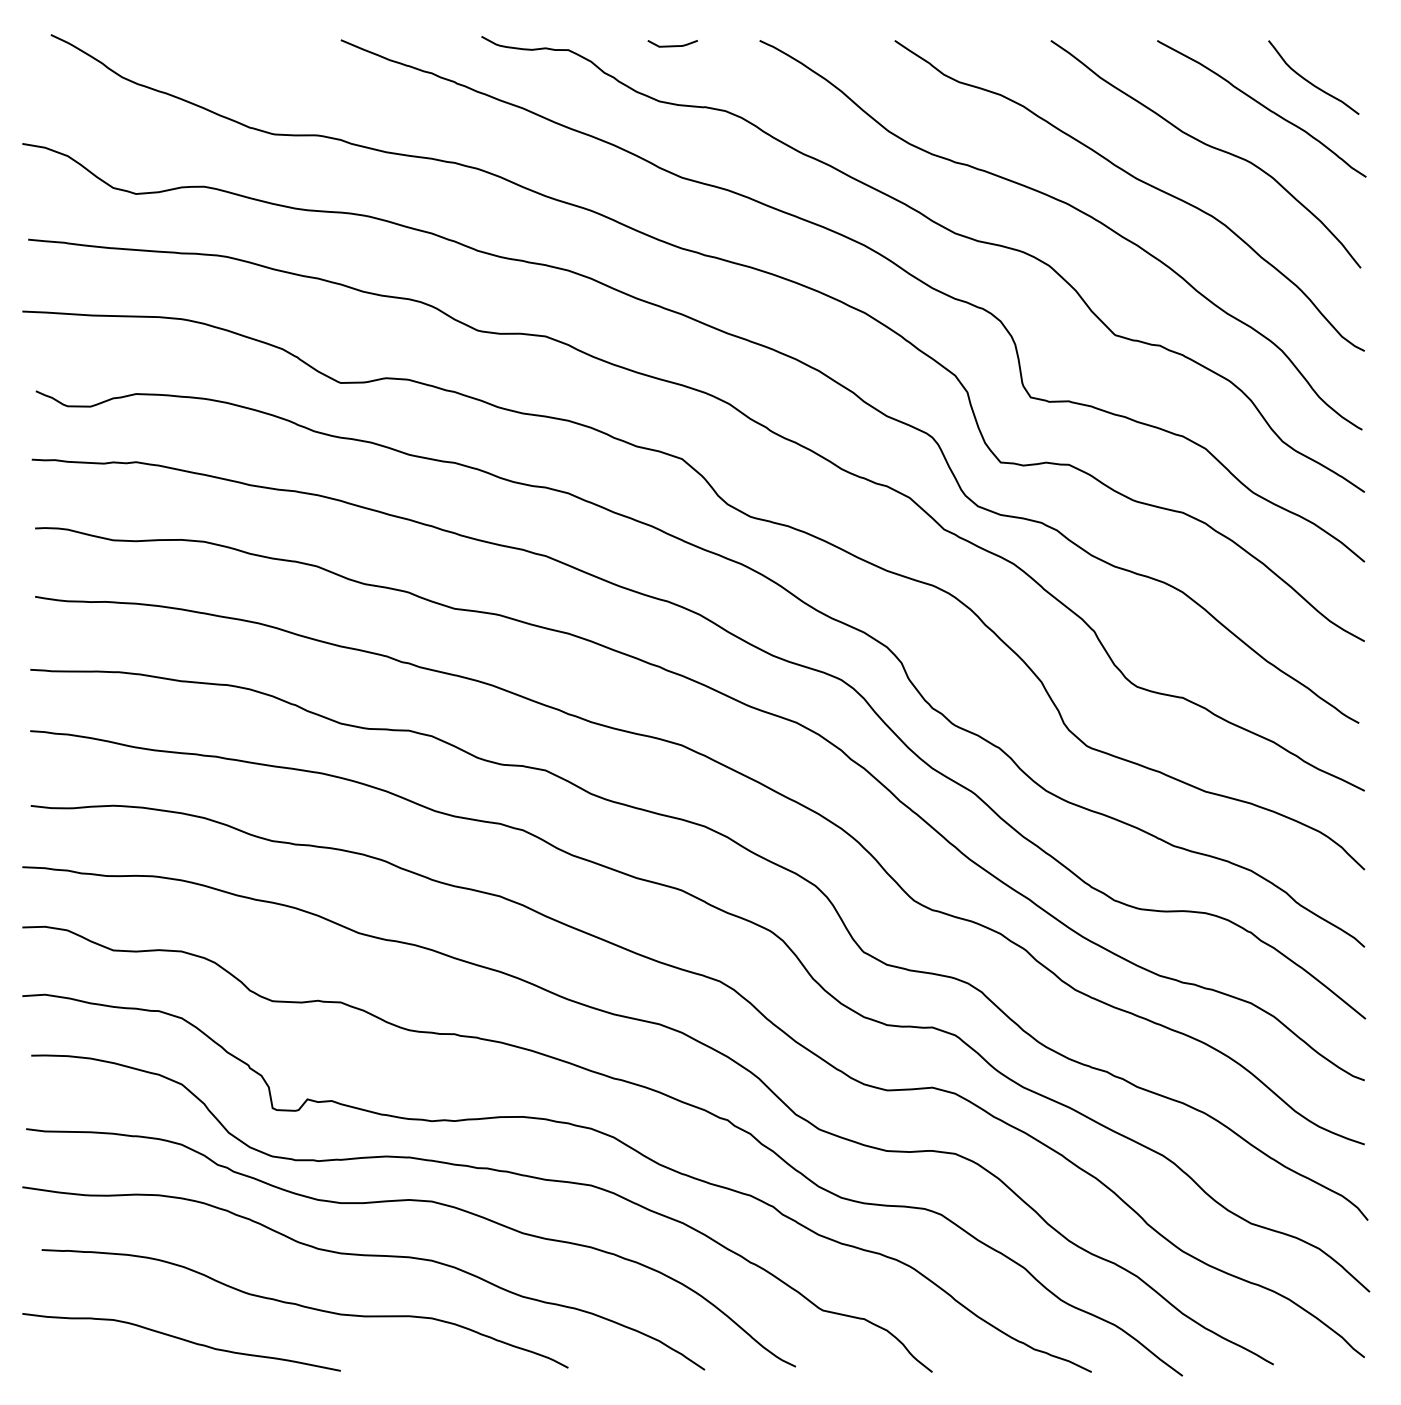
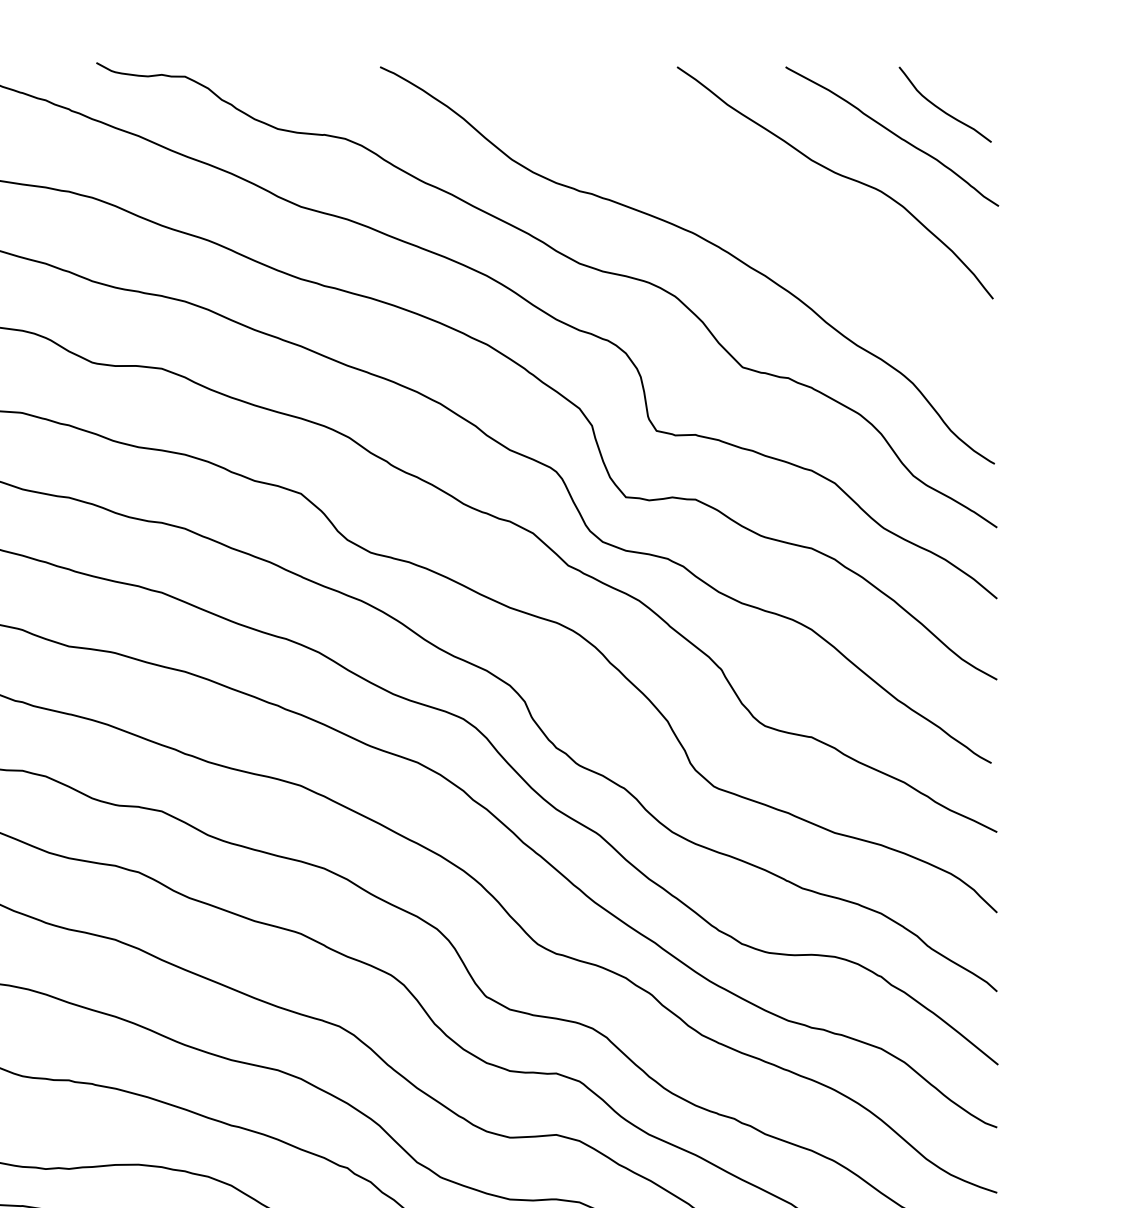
curve: (672, 45) -> (291, 71), removed
curve: (1137, 180) -> (765, 209), removed

